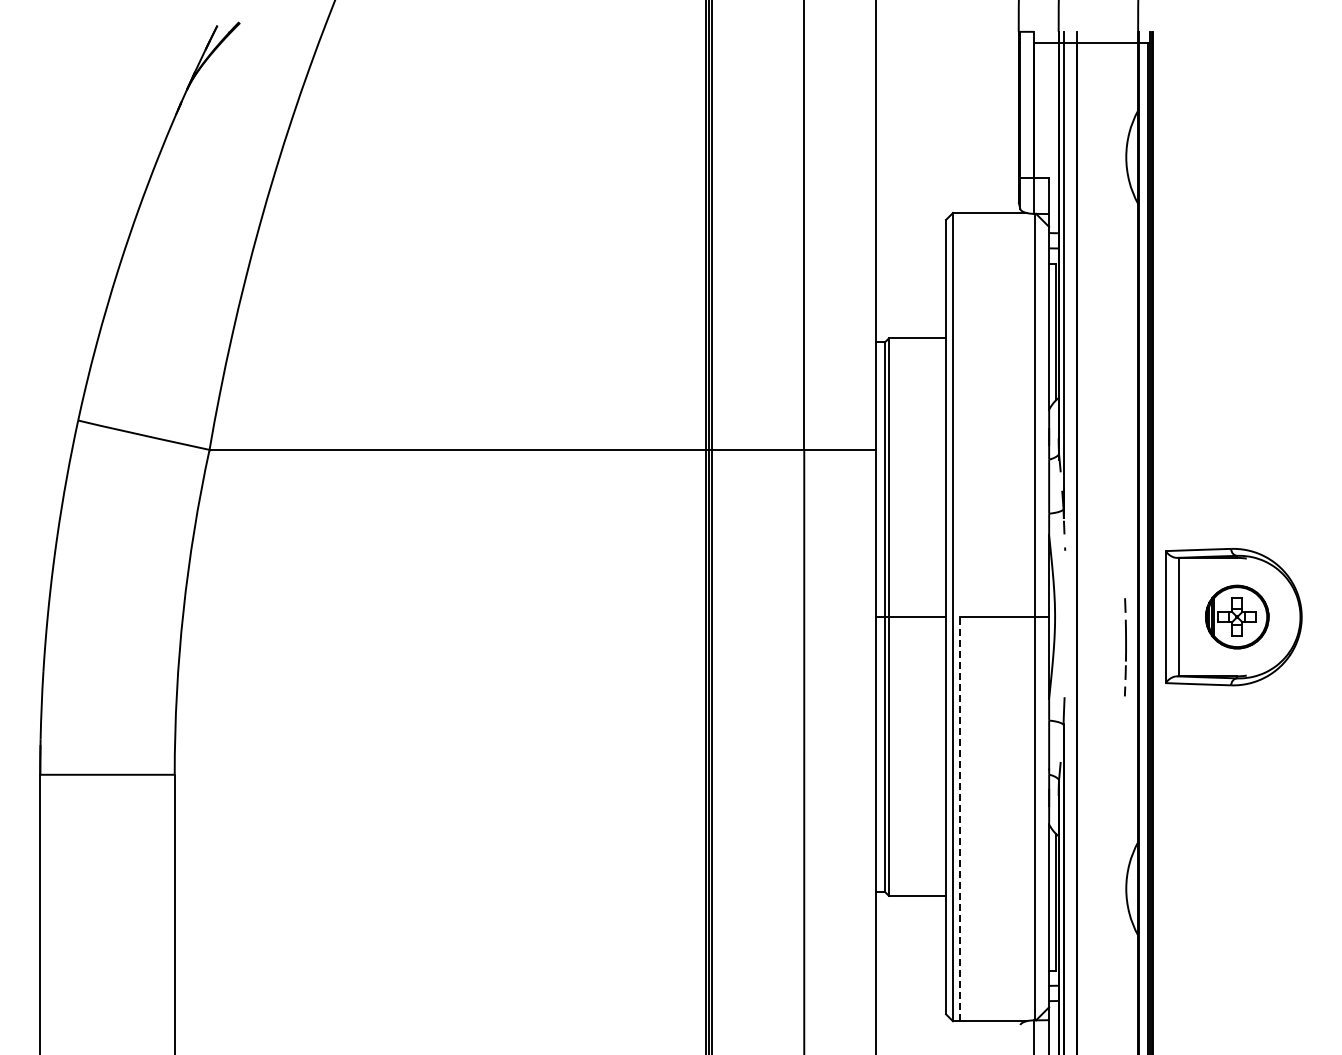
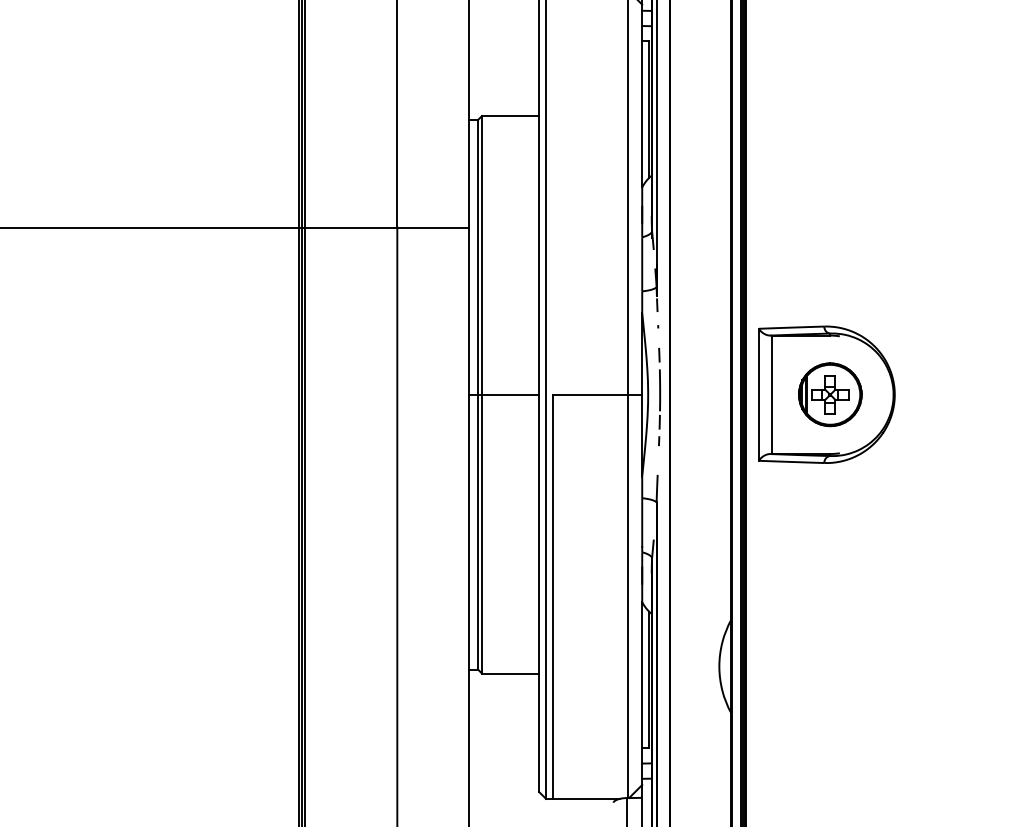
line: (1125, 647) -> (659, 397), moved
line: (959, 818) -> (552, 596), dashed -> solid

